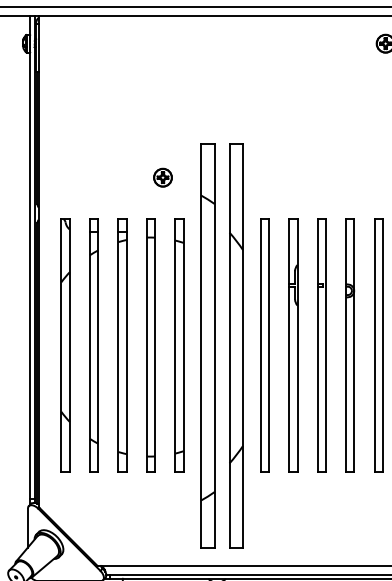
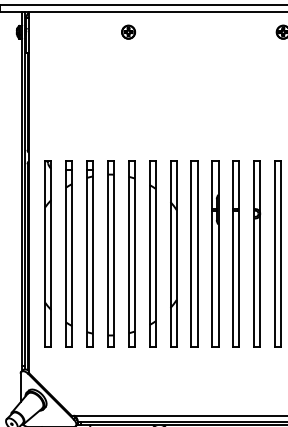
part: (162, 177) -> (128, 32), moved
part: (207, 345) -> (152, 253), size x0.62
part: (236, 345) -> (173, 253), size x0.62

